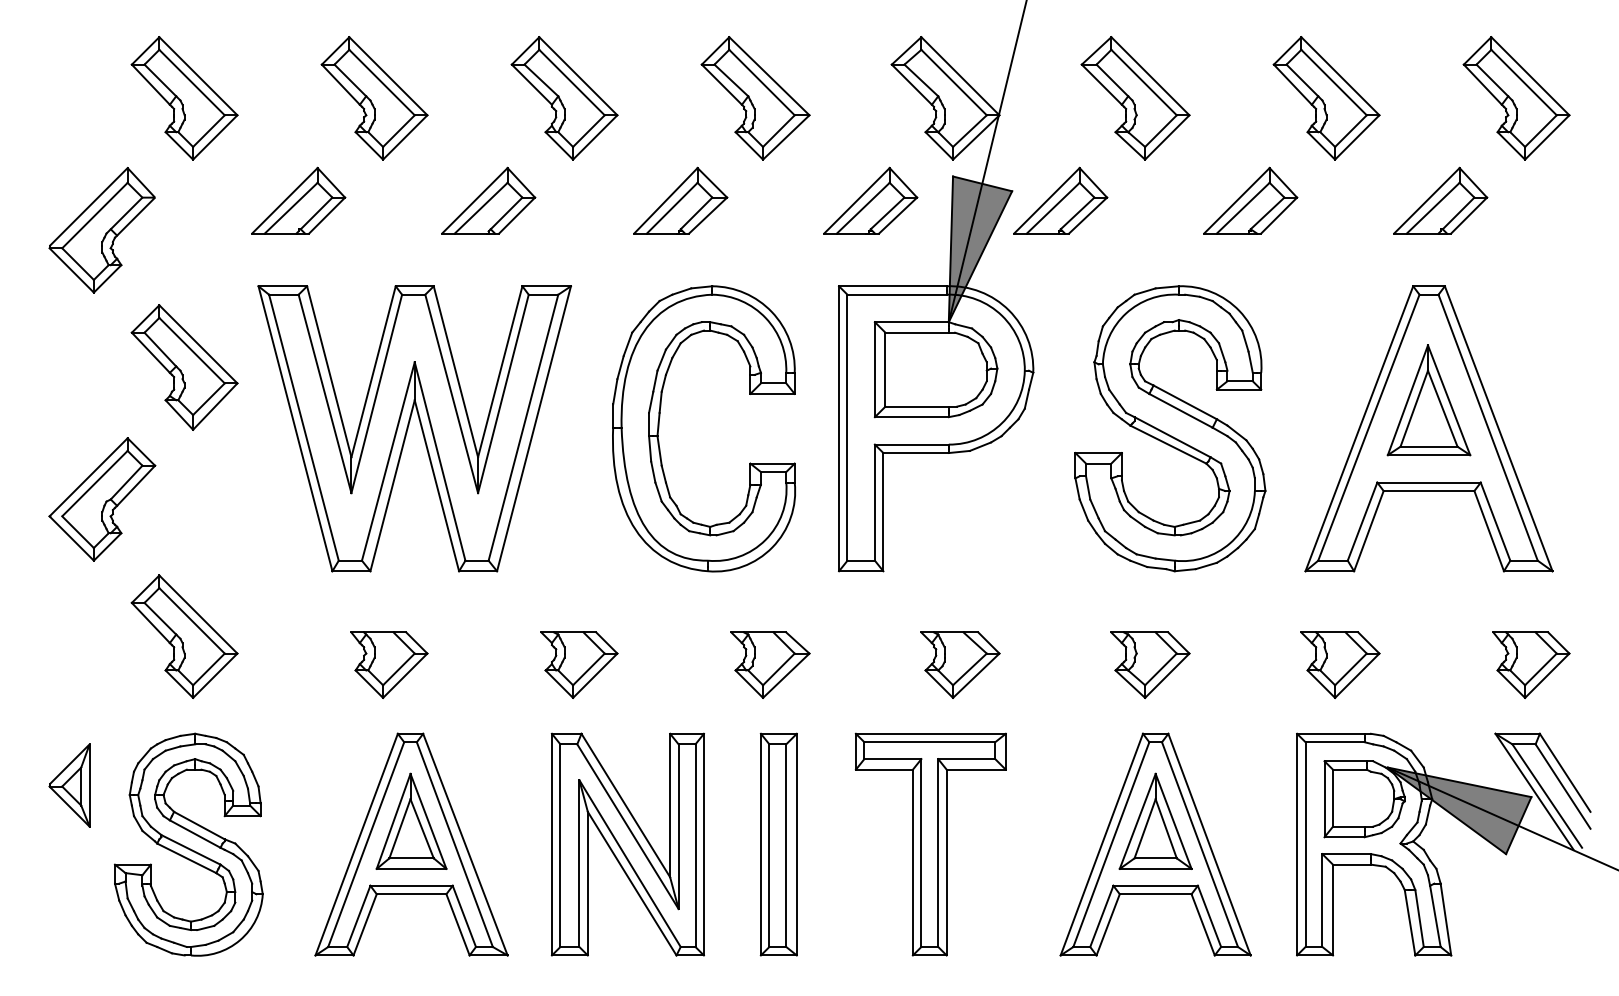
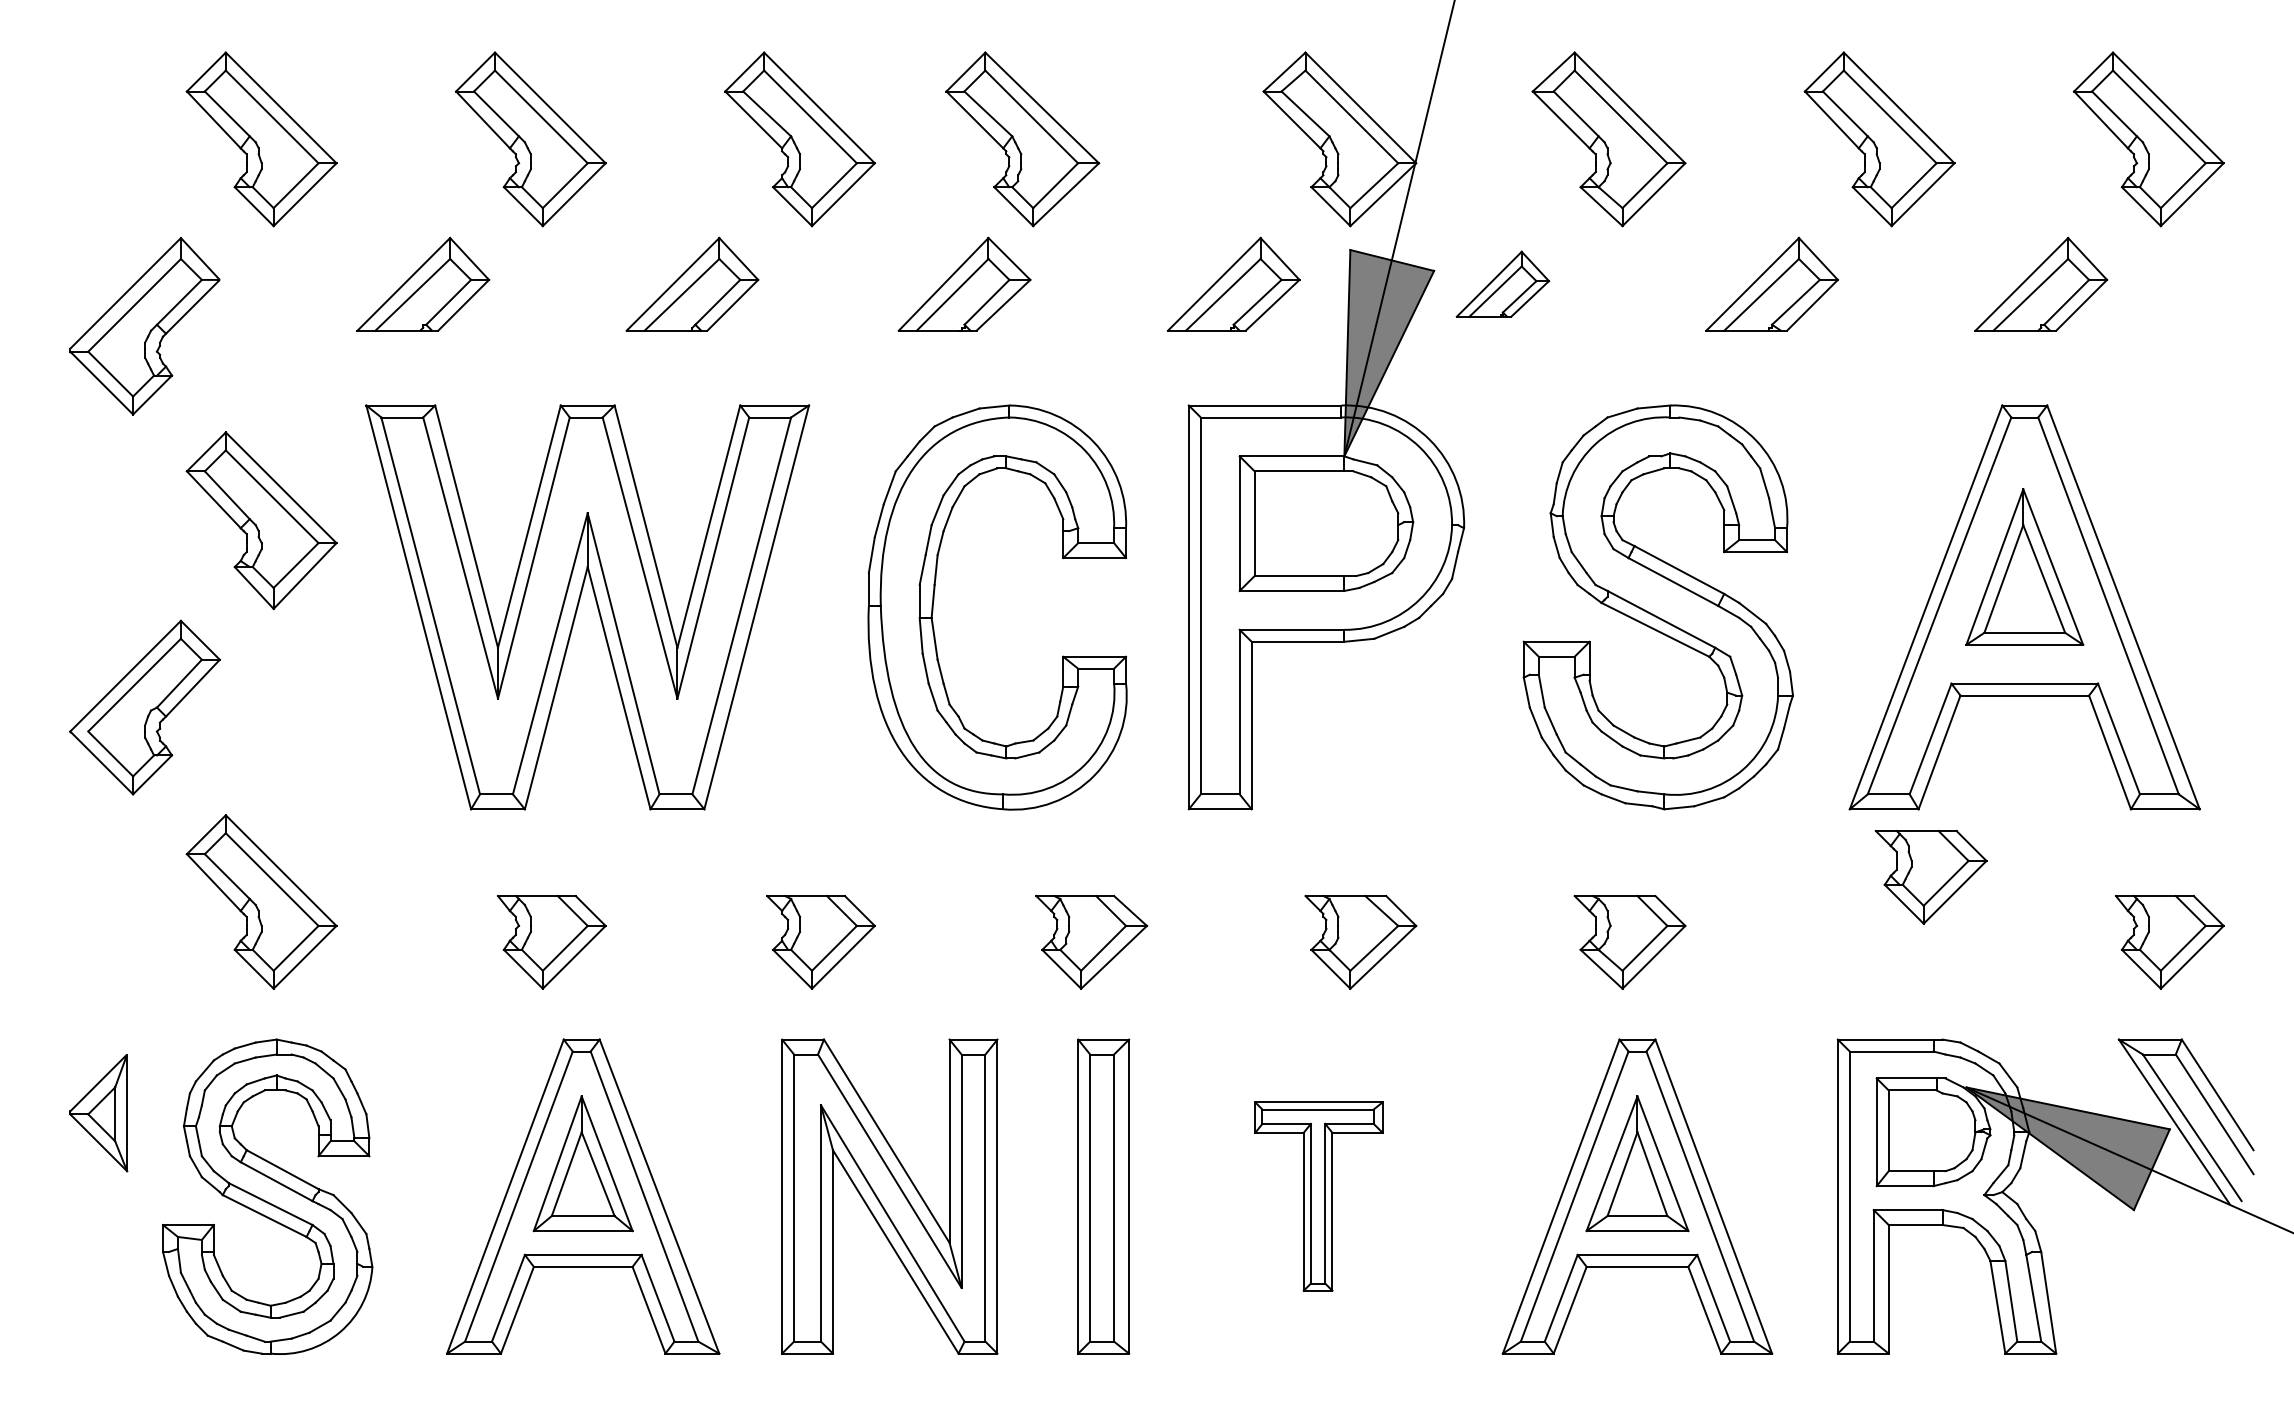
part: (755, 98) -> (1022, 139), moved
part: (1060, 200) -> (1502, 283), size x0.7
part: (1339, 665) -> (1930, 877), moved
part: (930, 844) -> (1318, 1196), size x0.6

